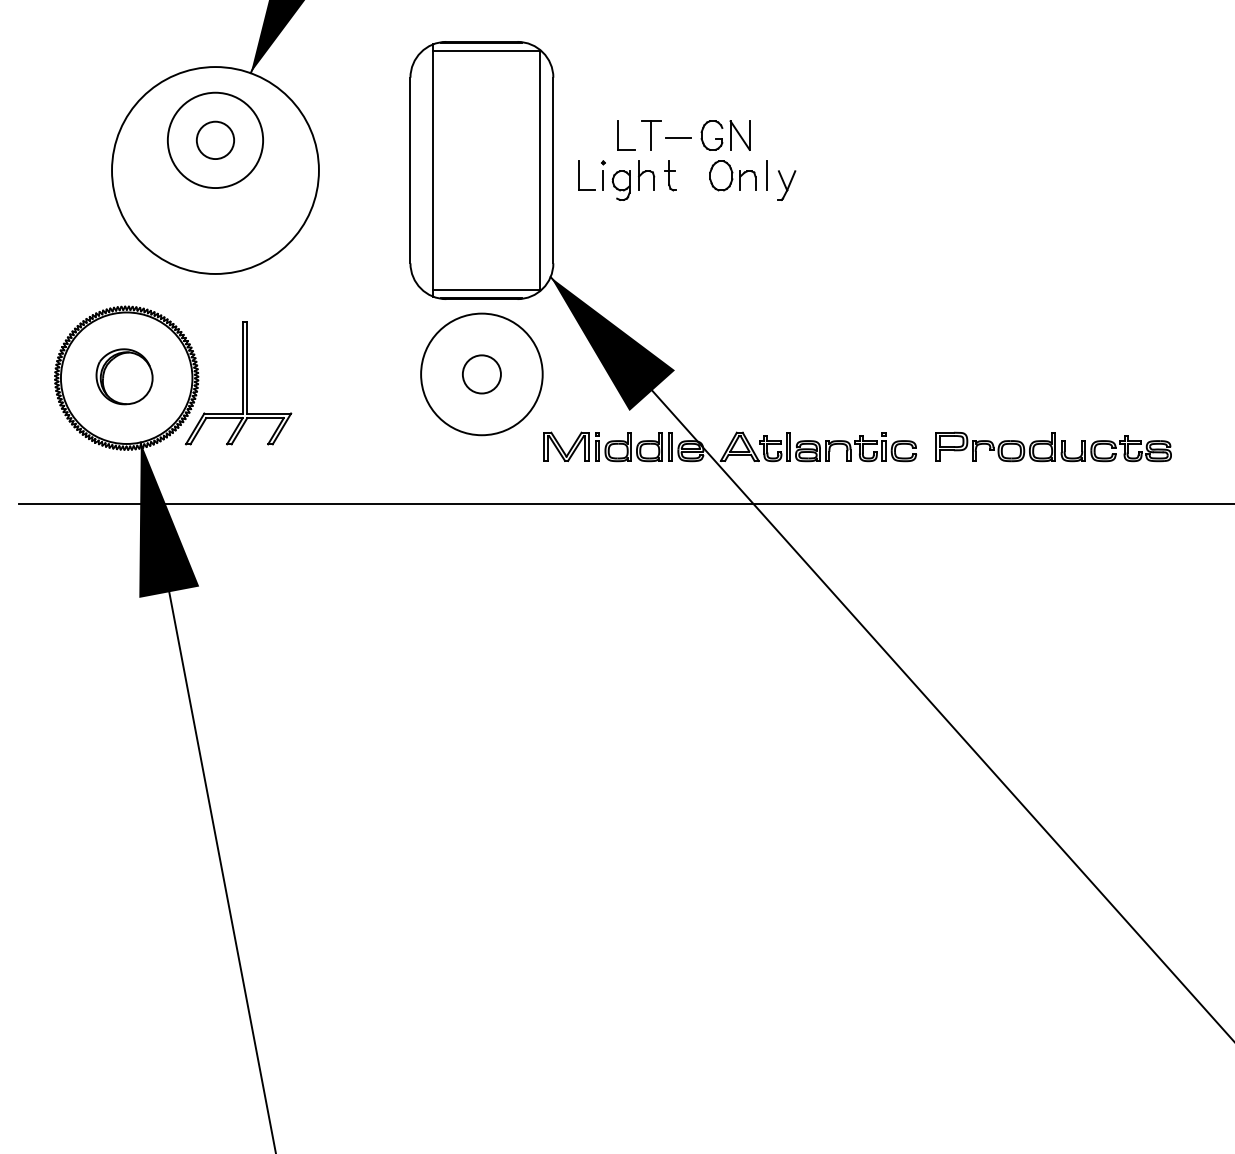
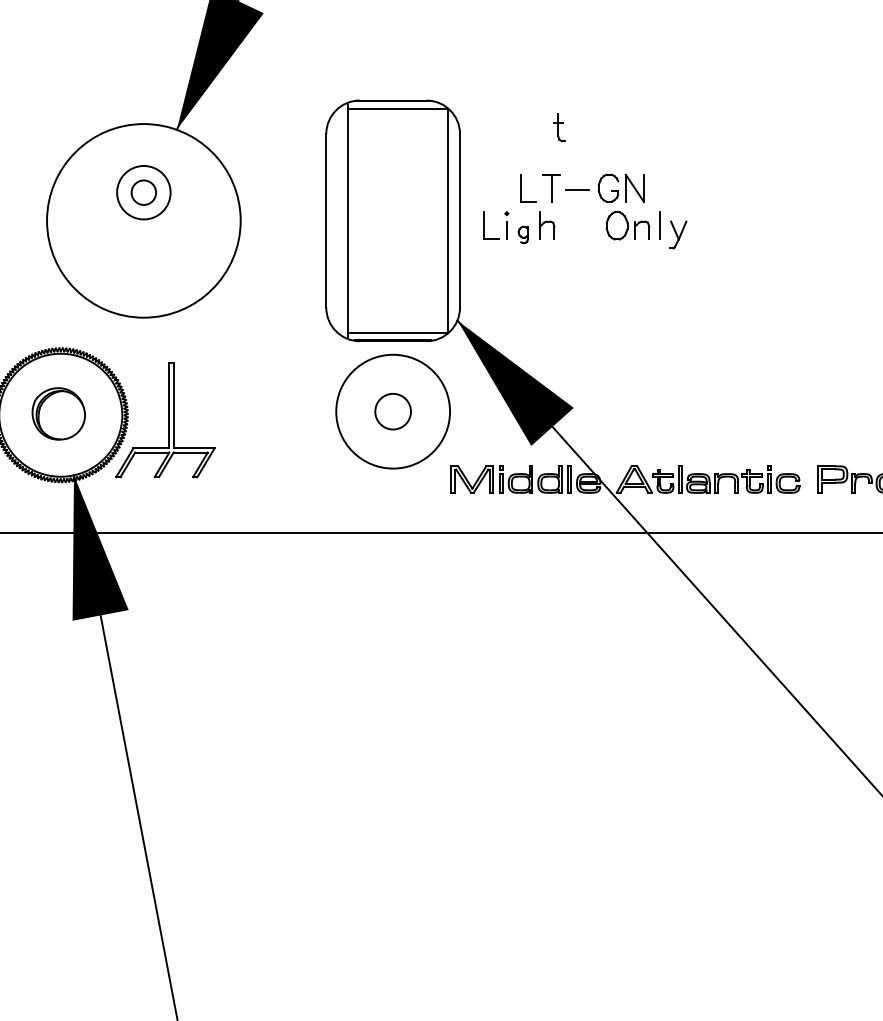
circle: (215, 140) -> (143, 192), size x0.6
circle: (215, 140) -> (143, 192), size x0.7
part: (670, 175) -> (559, 127), moved
part: (620, 185) -> (522, 234), size x0.6

